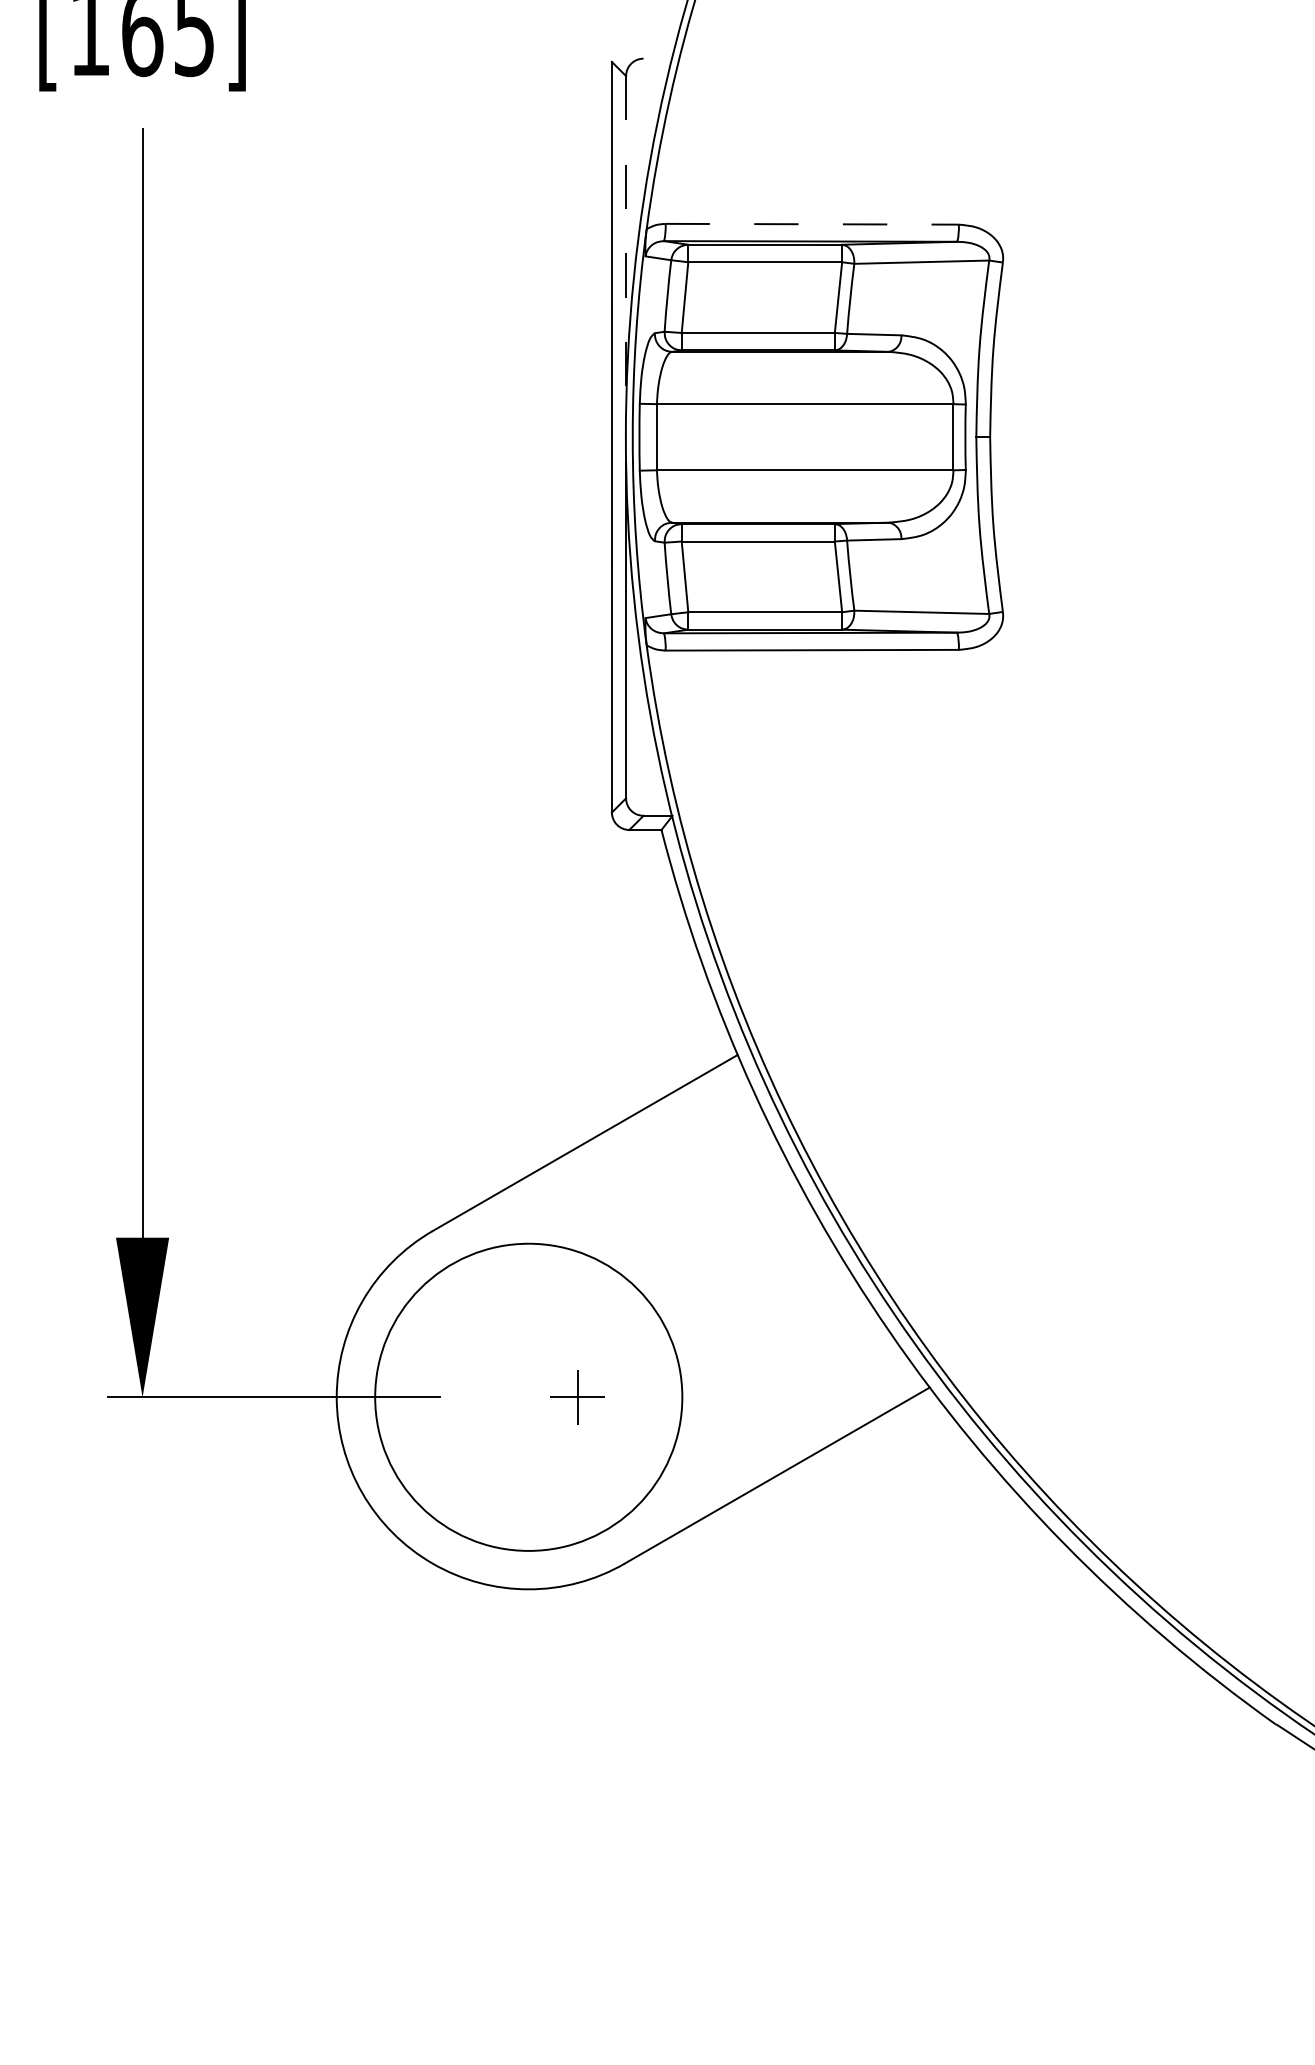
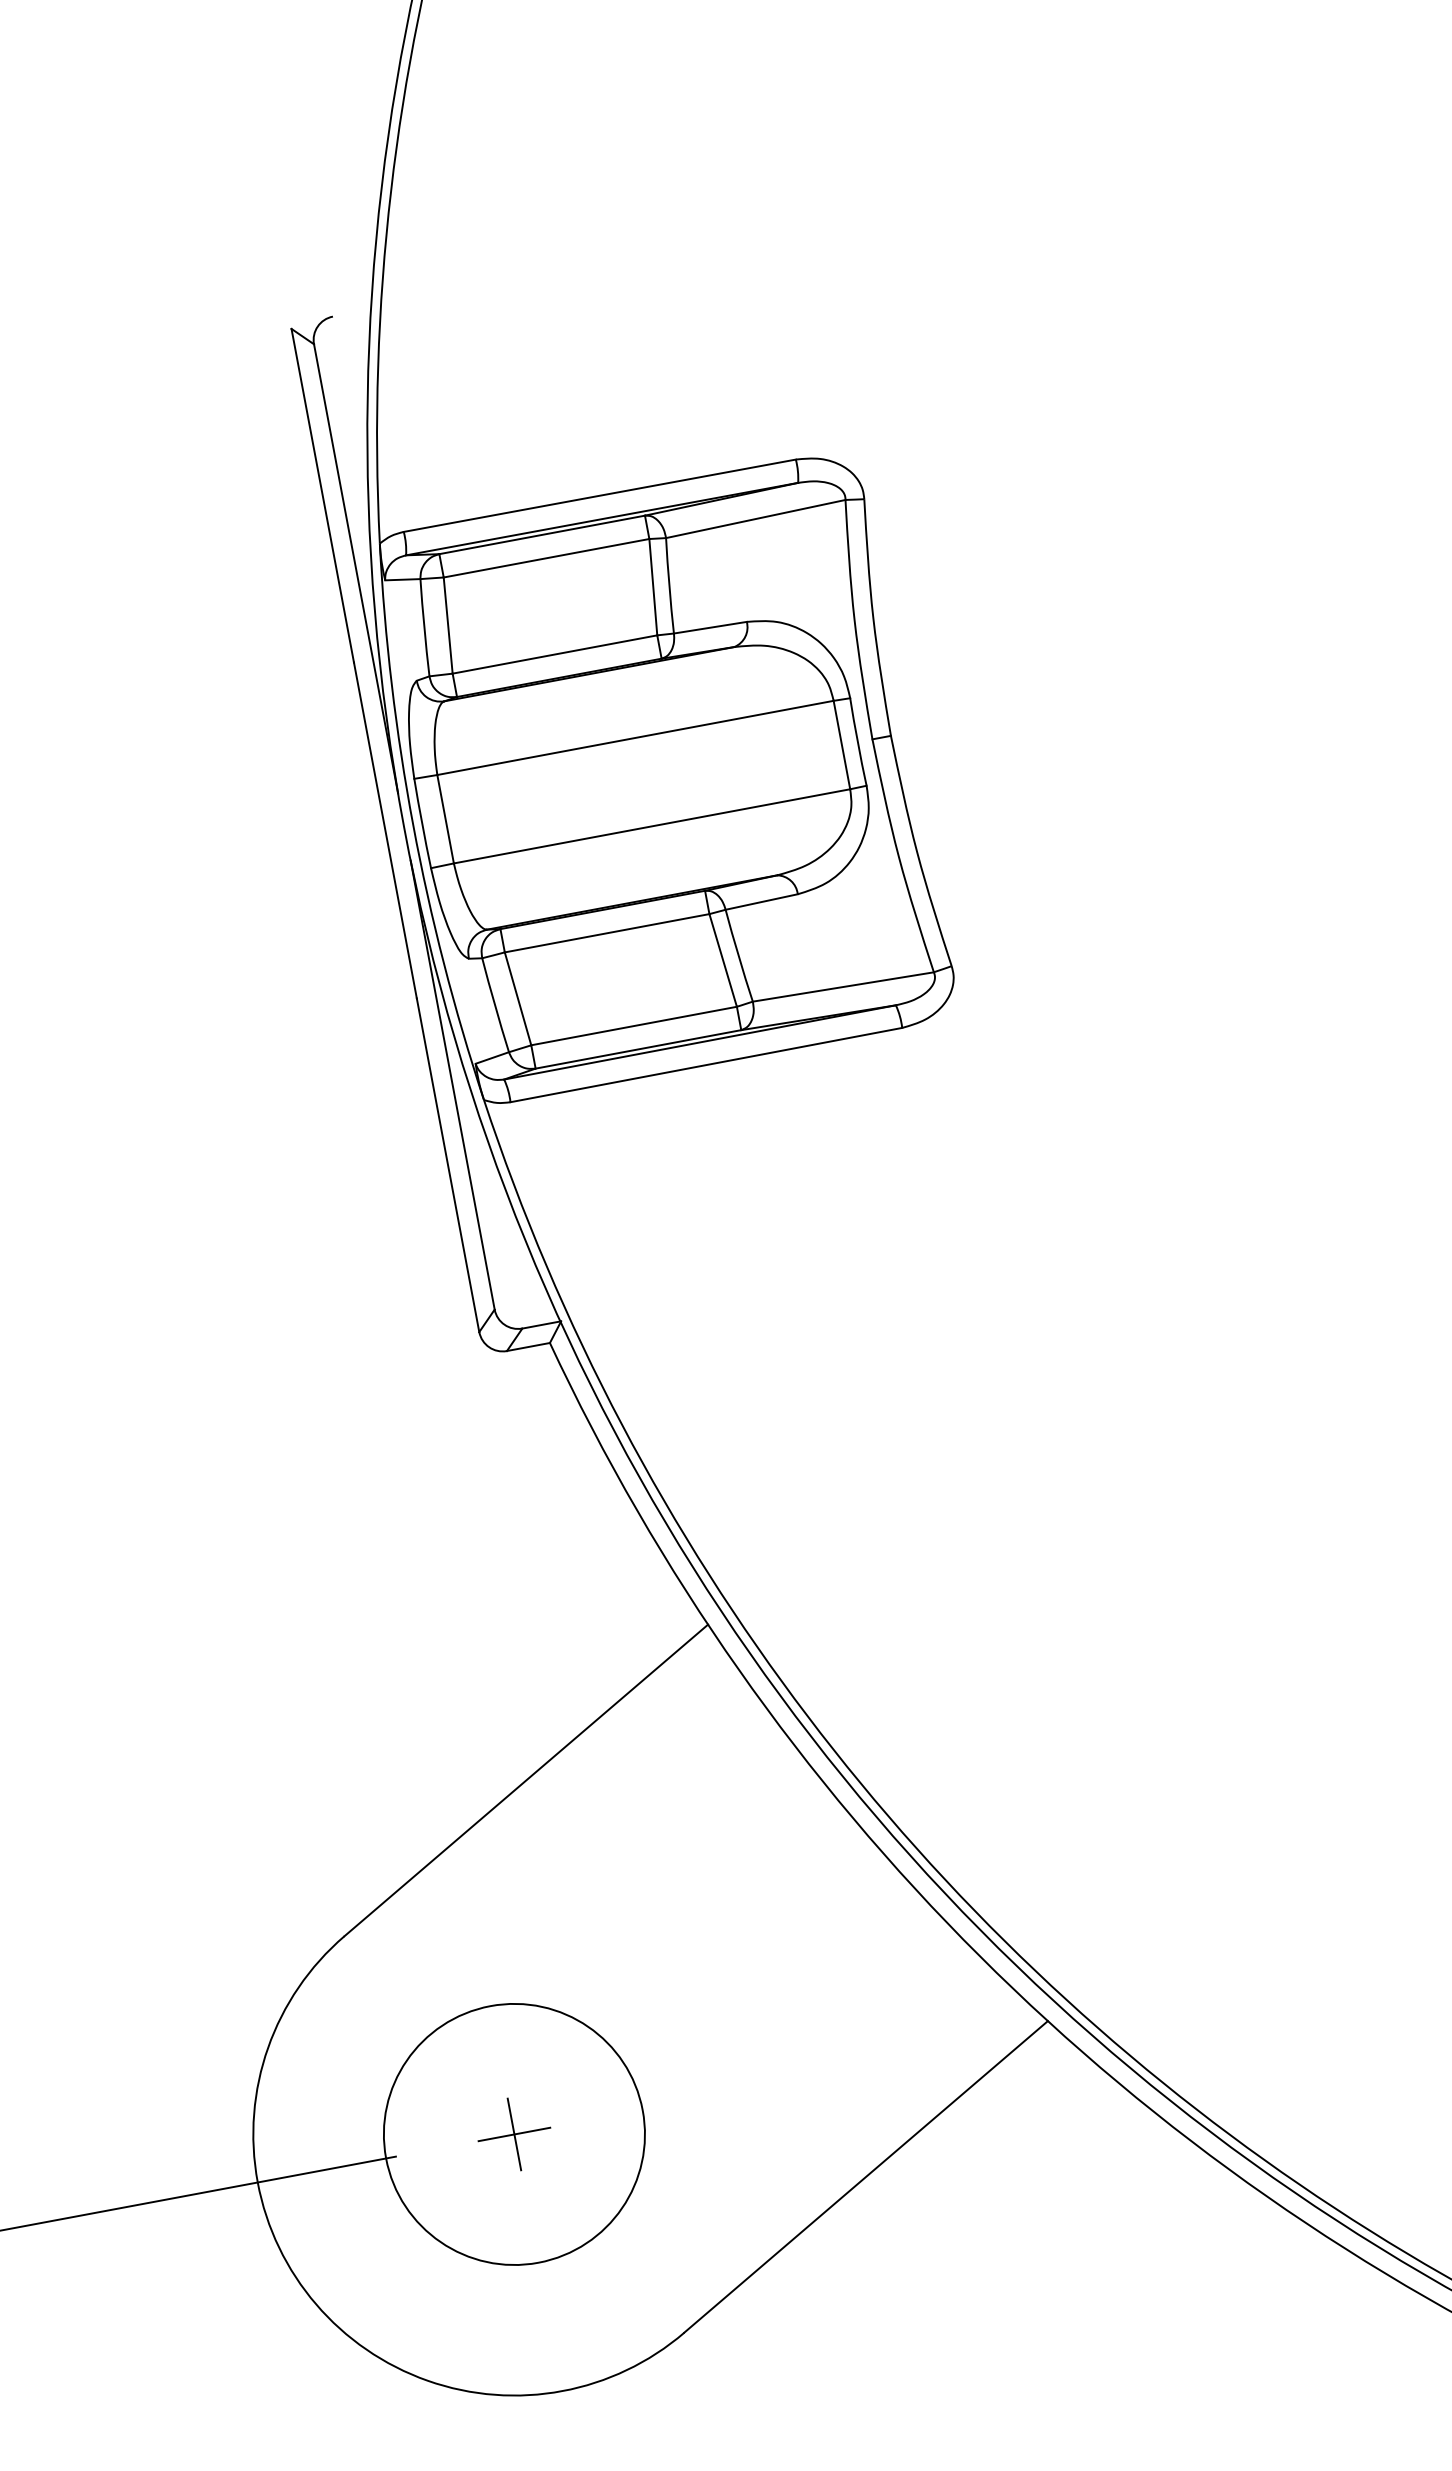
line: (812, 224) -> (600, 495), dashed -> solid
line: (626, 244) -> (356, 569), dashed -> solid
circle: (528, 1397) -> (514, 2134), size x0.62
part: (577, 1397) -> (514, 2134), moved

